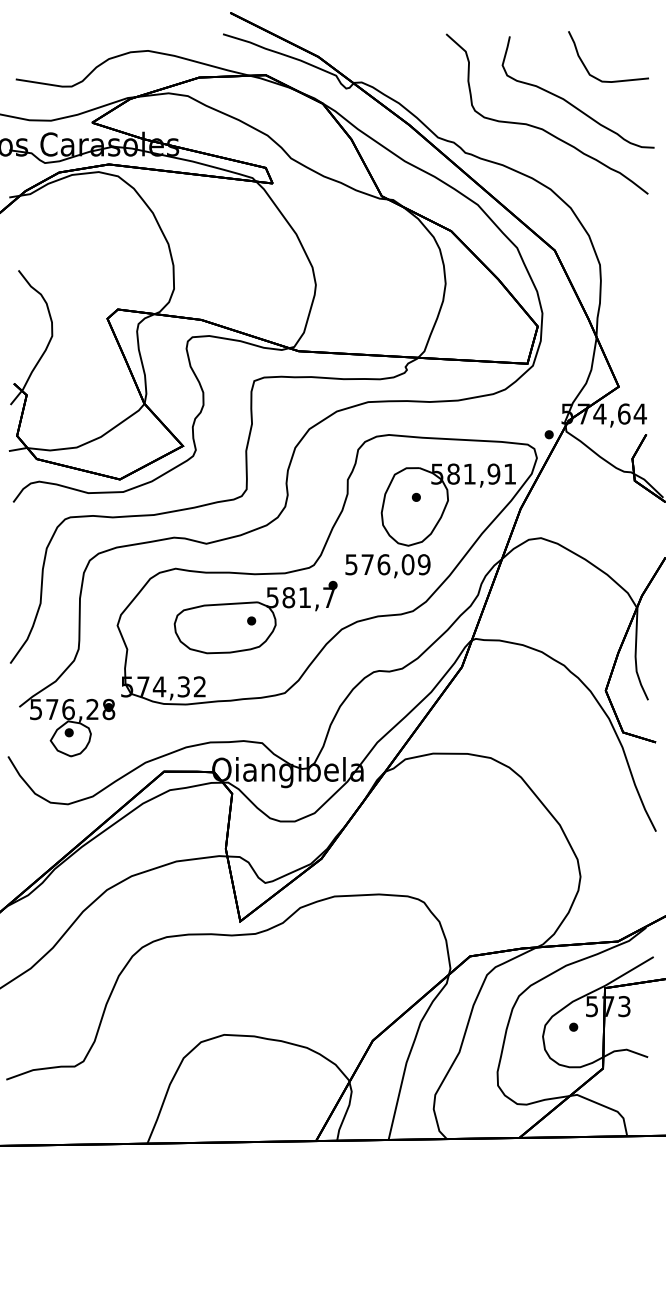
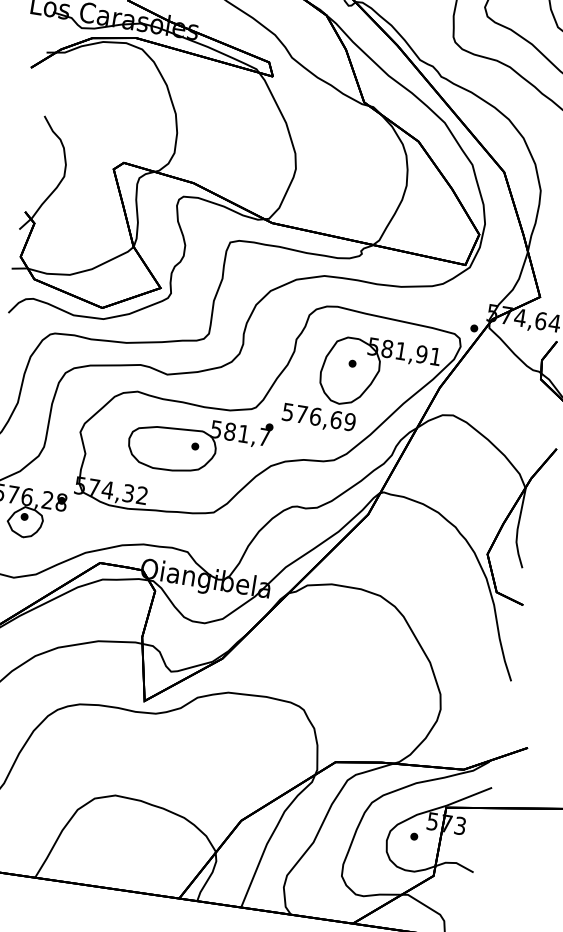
text: (407, 564) -> (335, 419), 576,09 -> 576,69

